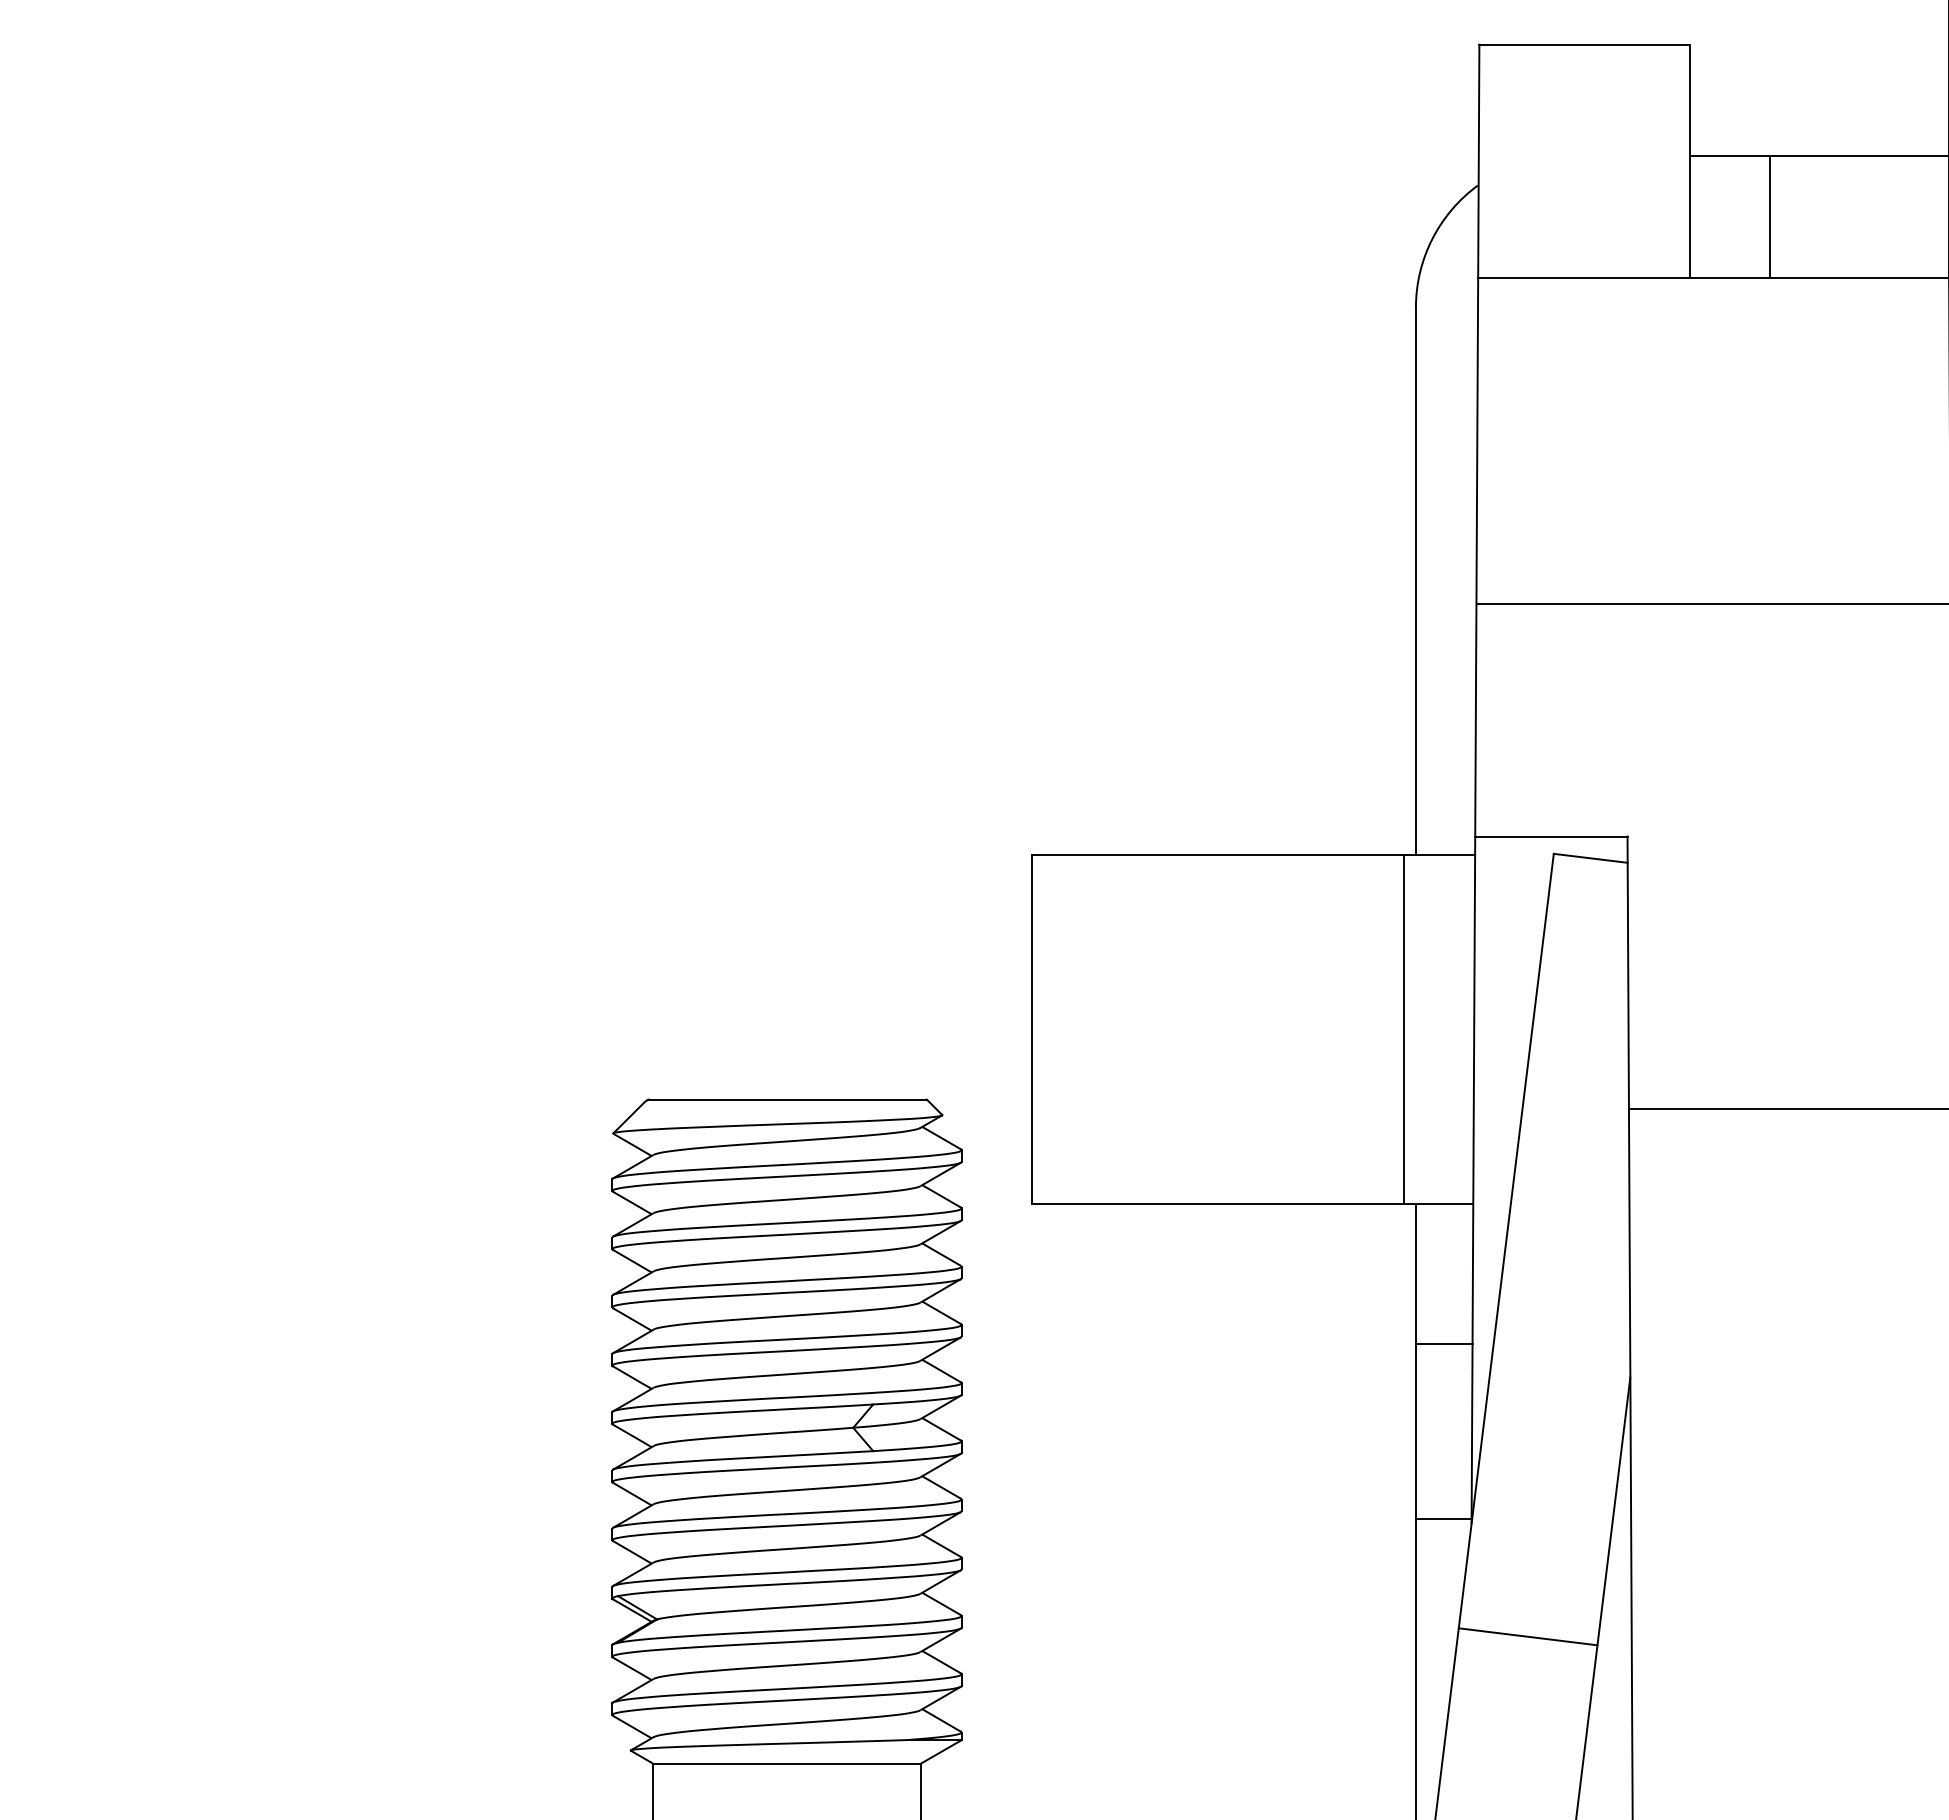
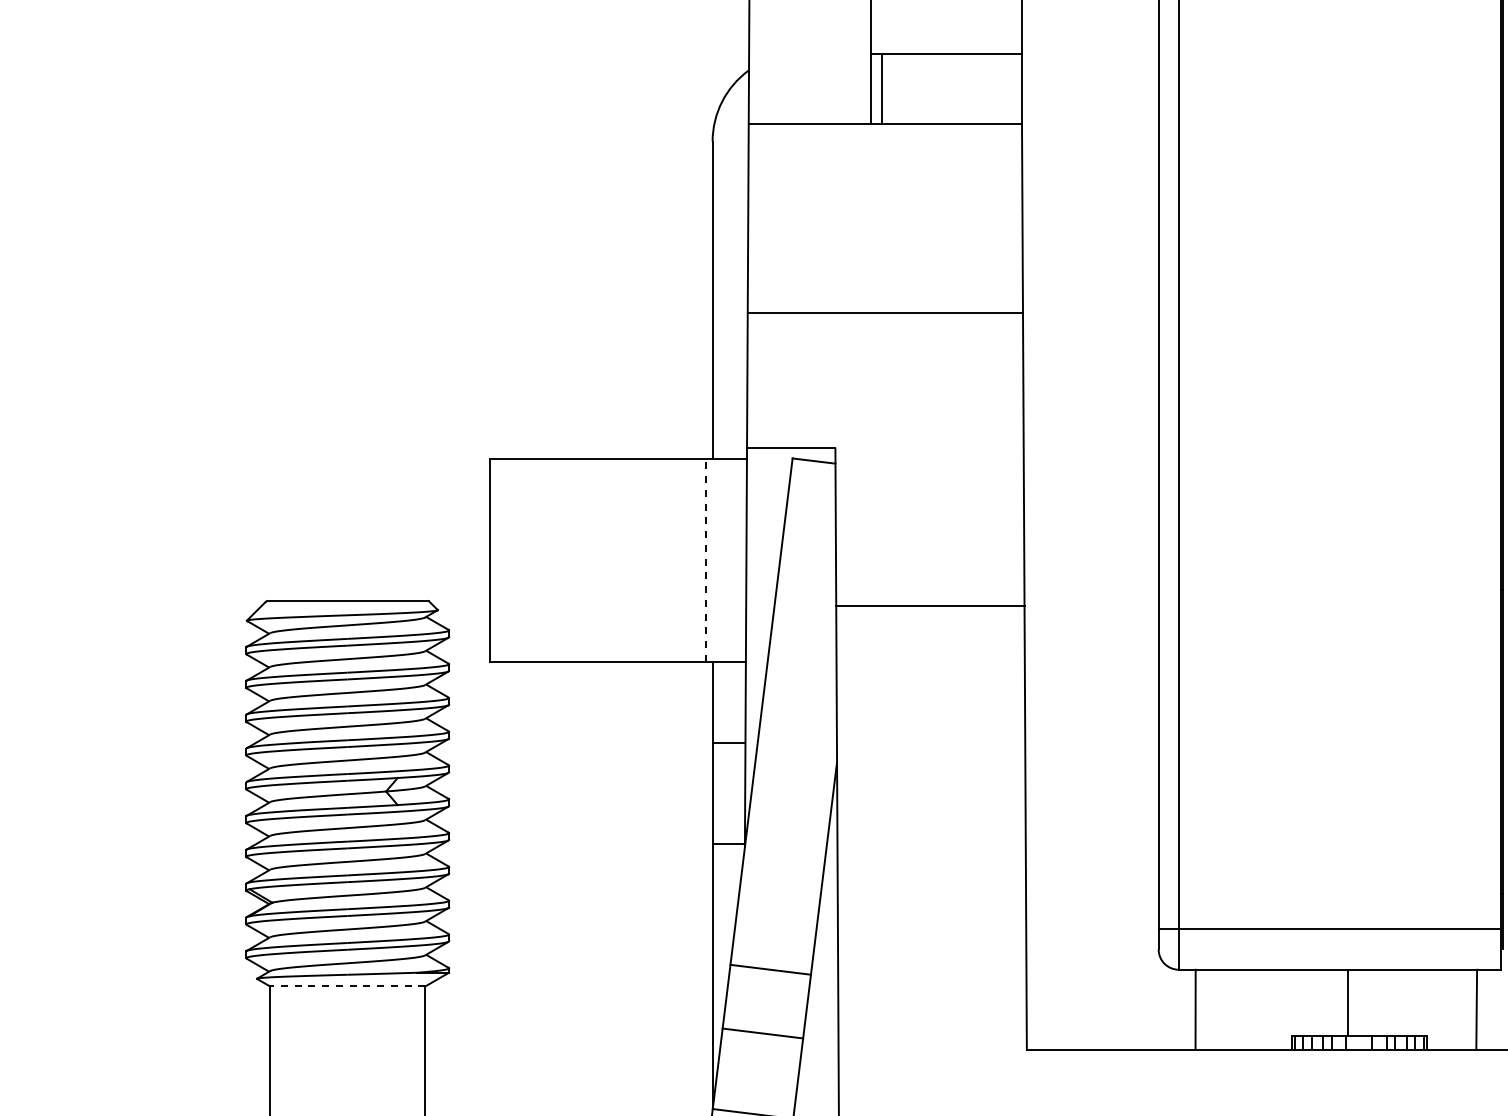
line: (1770, 216) -> (882, 88), moved
line: (1403, 1029) -> (705, 560), solid -> dashed
line: (1527, 1636) -> (770, 969), moved
line: (786, 1763) -> (347, 986), solid -> dashed

